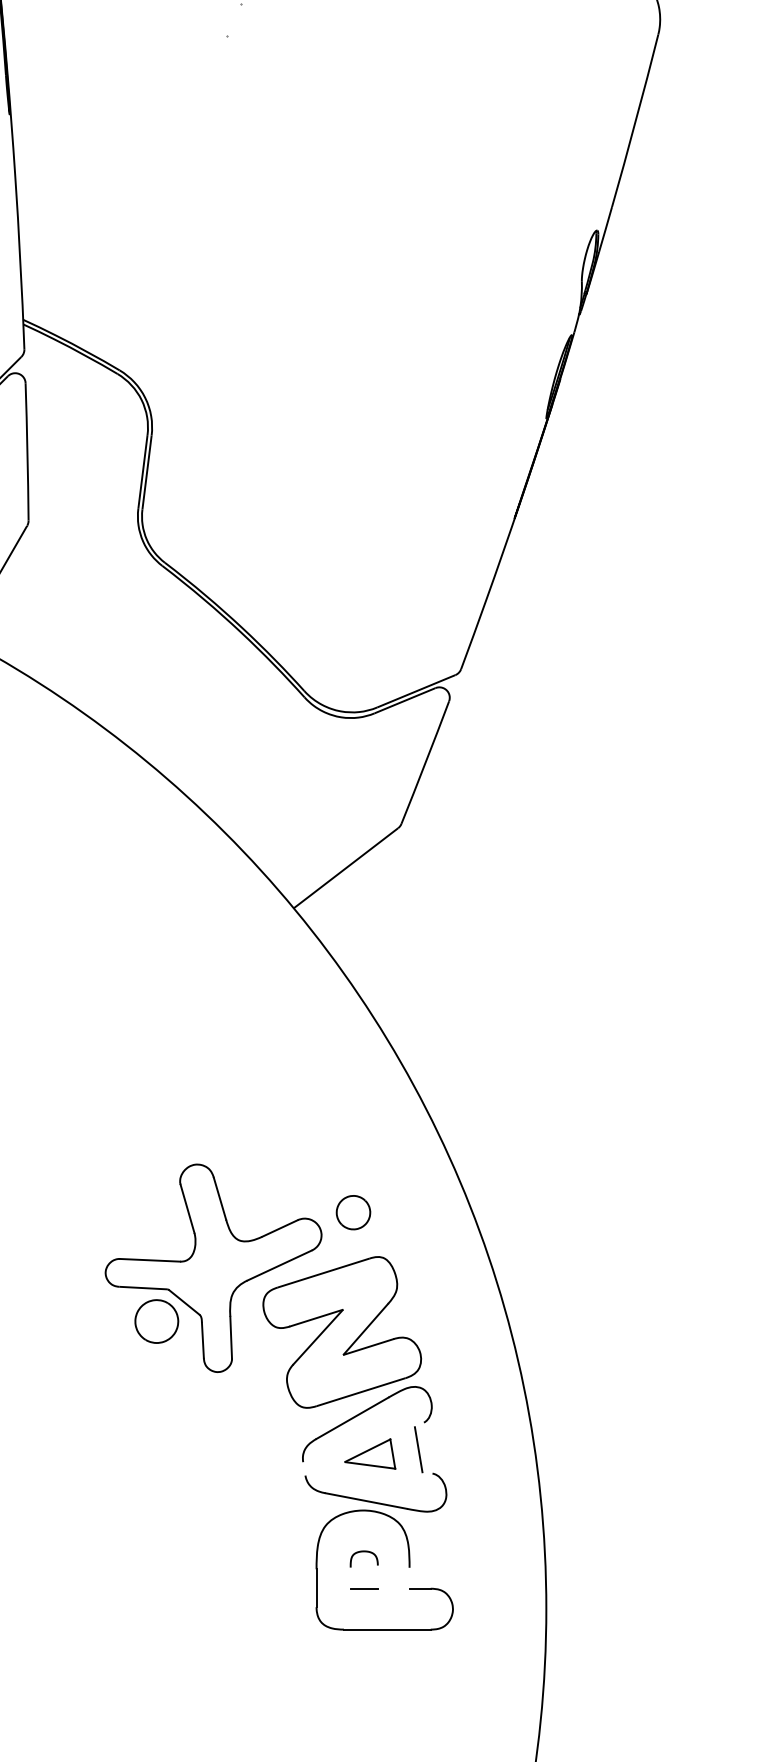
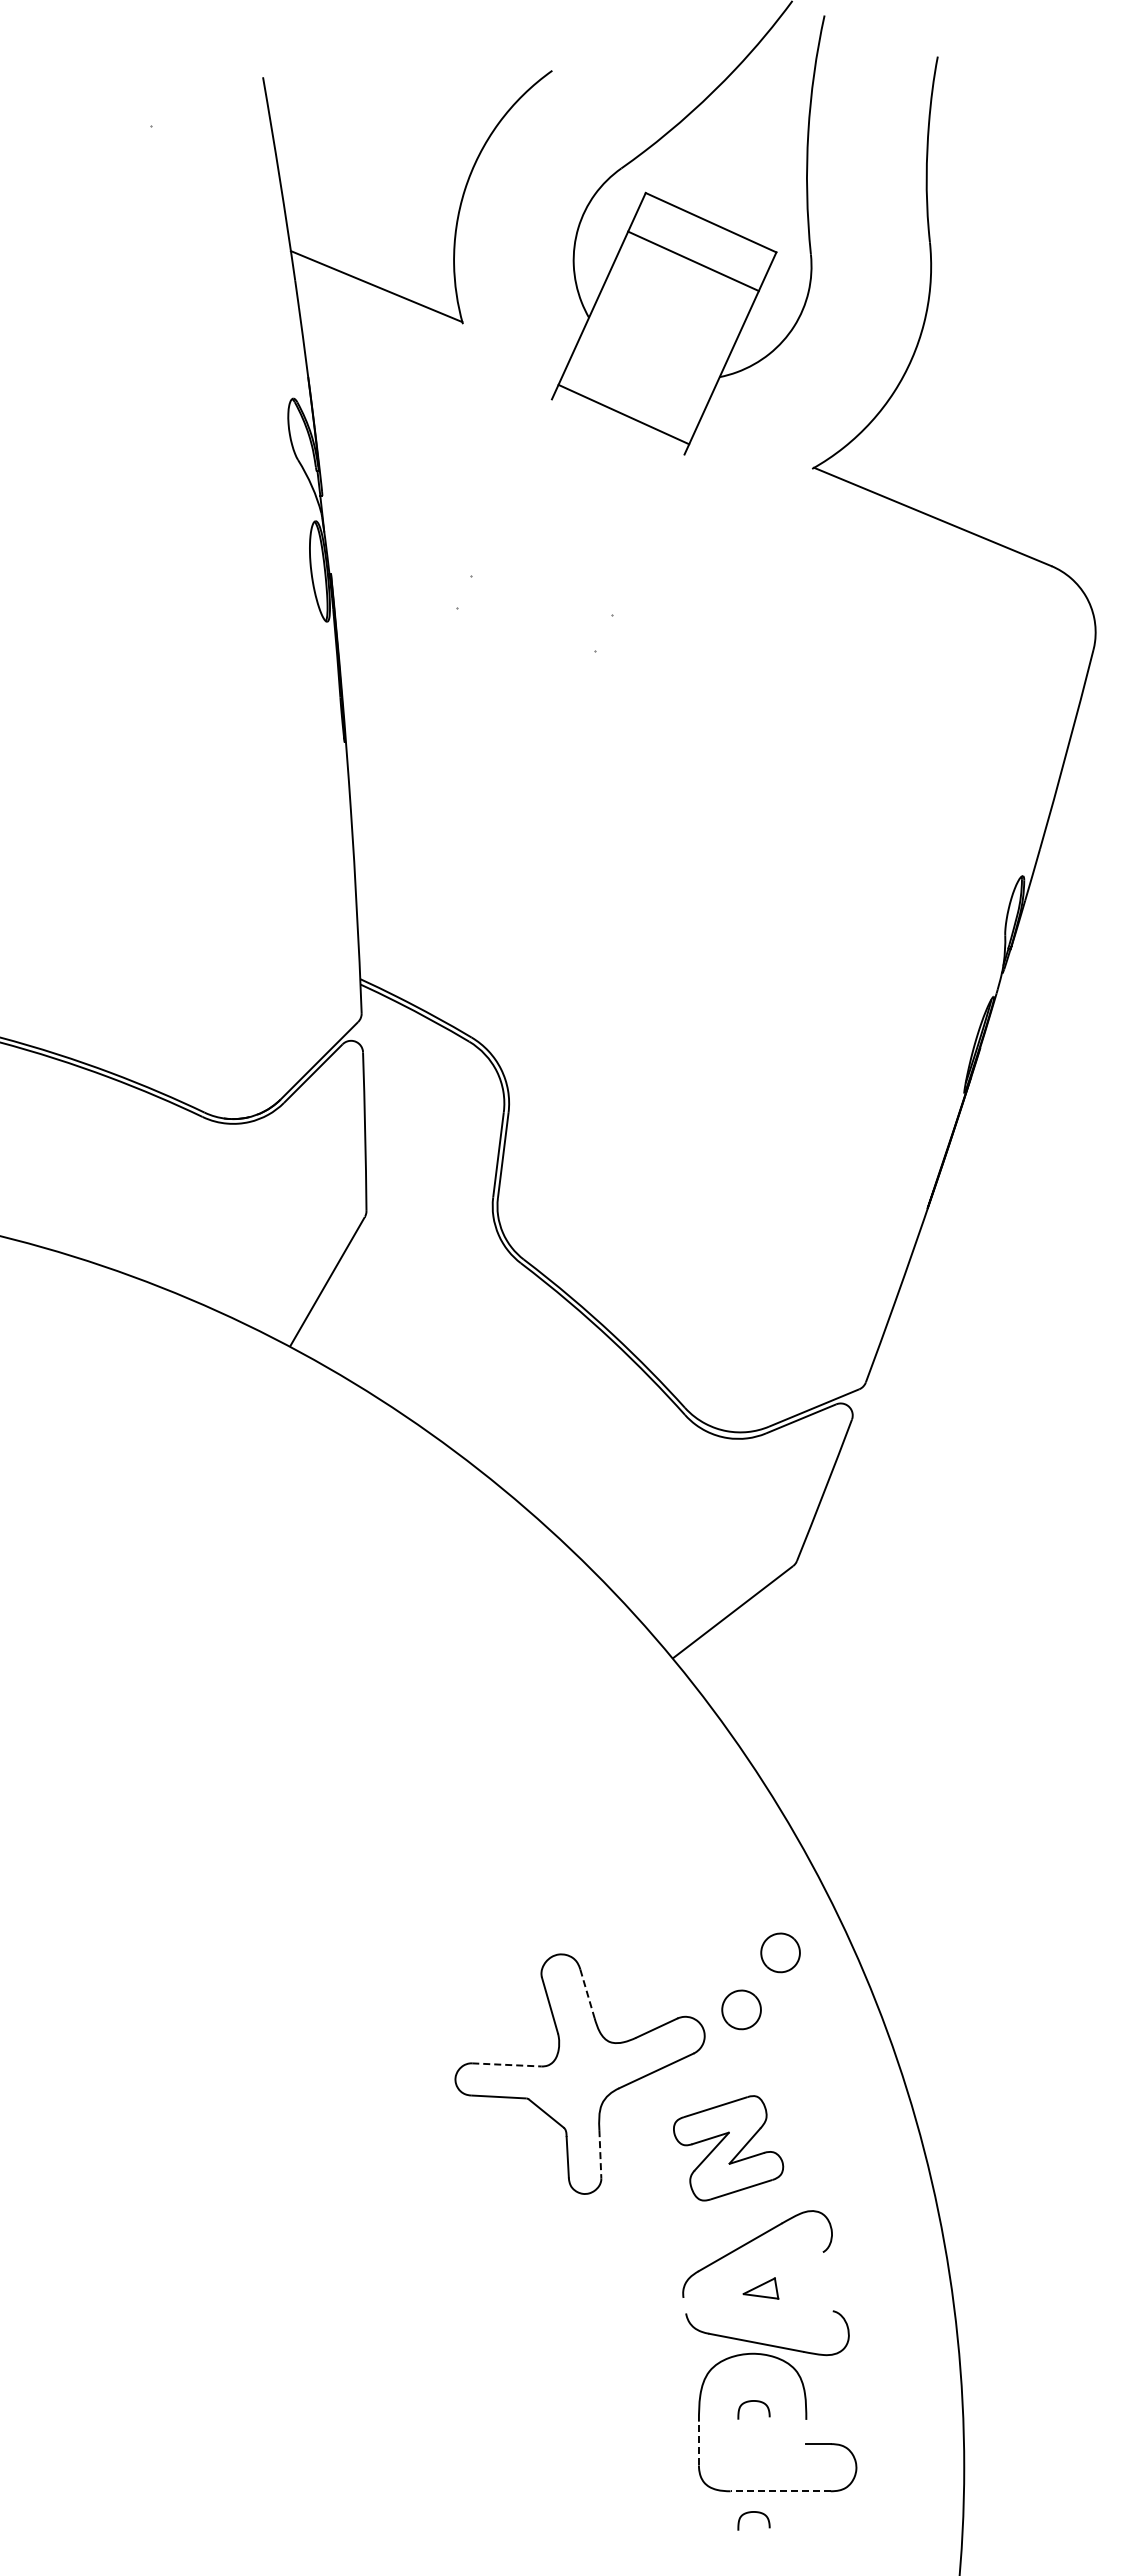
part: (387, 1162) -> (780, 1952), added
line: (220, 1199) -> (587, 1994), solid -> dashed
line: (149, 1259) -> (506, 2064), solid -> dashed
part: (156, 1321) -> (514, 2135), removed
part: (342, 1332) -> (728, 2148), size x0.6
line: (231, 1337) -> (600, 2154), solid -> dashed
line: (418, 1449) -> (816, 2283), removed
part: (369, 1453) -> (760, 2288), size x0.6
line: (316, 1588) -> (698, 2443), solid -> dashed
line: (363, 1589) -> (753, 2444), removed
line: (387, 1629) -> (780, 2491), solid -> dashed
curve: (361, 1648) -> (750, 2513), added

